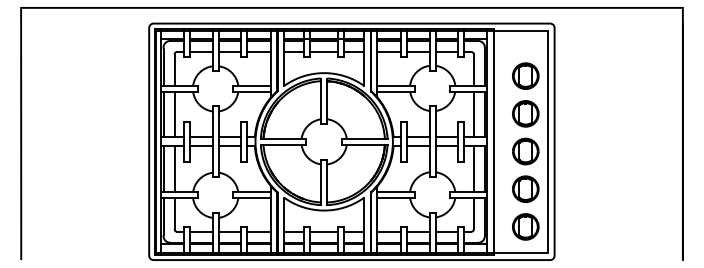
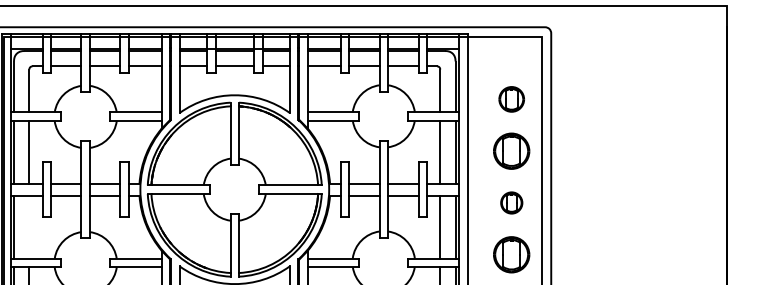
part: (525, 75) -> (511, 98), size x0.7
part: (525, 151) -> (511, 202), size x0.6
line: (174, 168) -> (29, 226), removed

